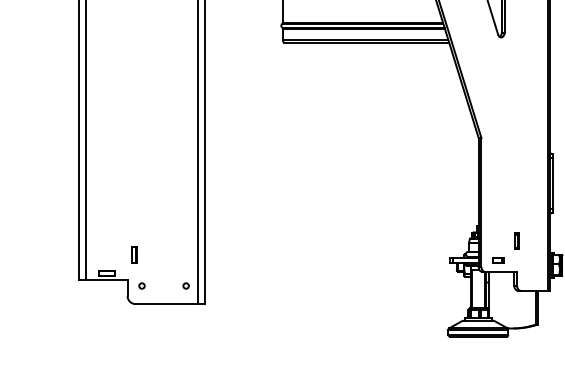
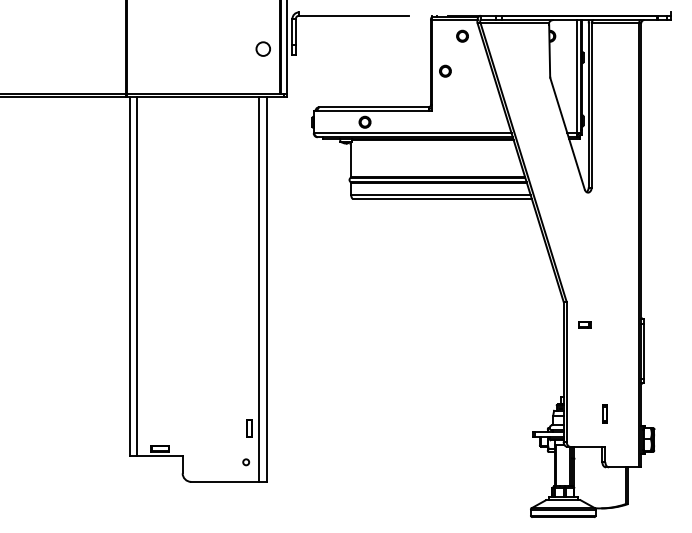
part: (133, 254) -> (249, 428), moved
part: (497, 260) -> (584, 324), moved
circle: (142, 286) -> (198, 462), removed

